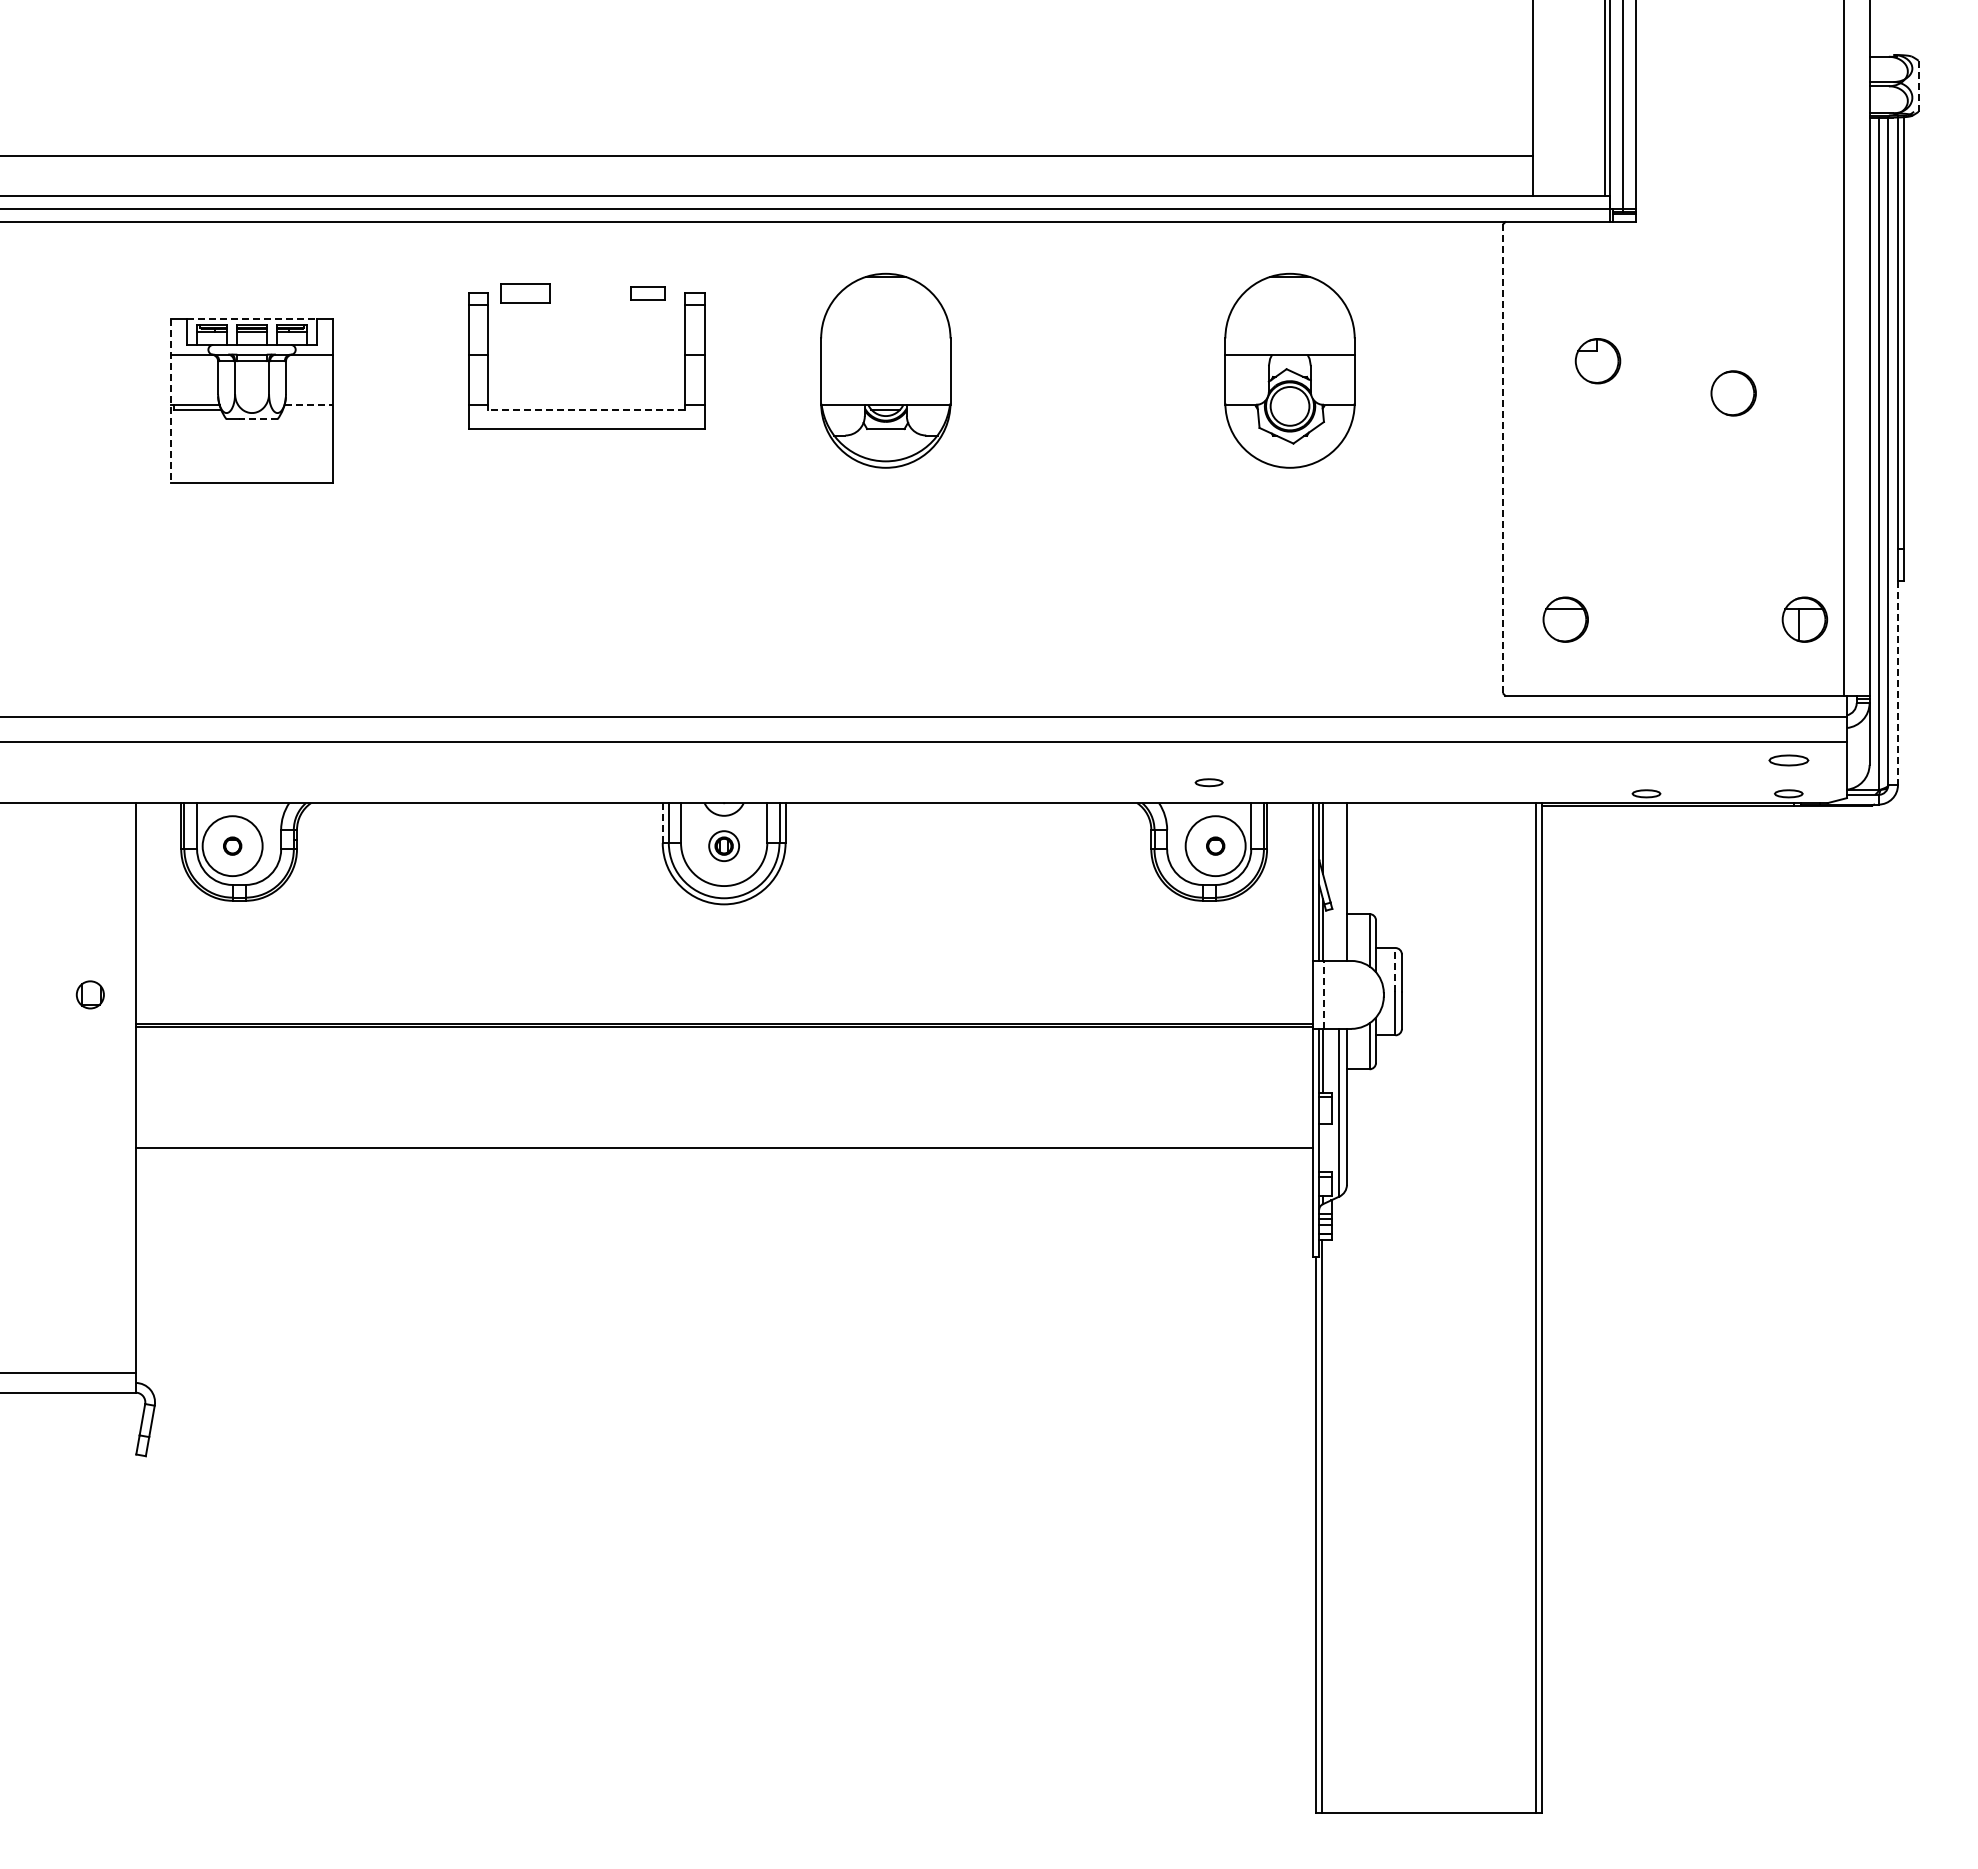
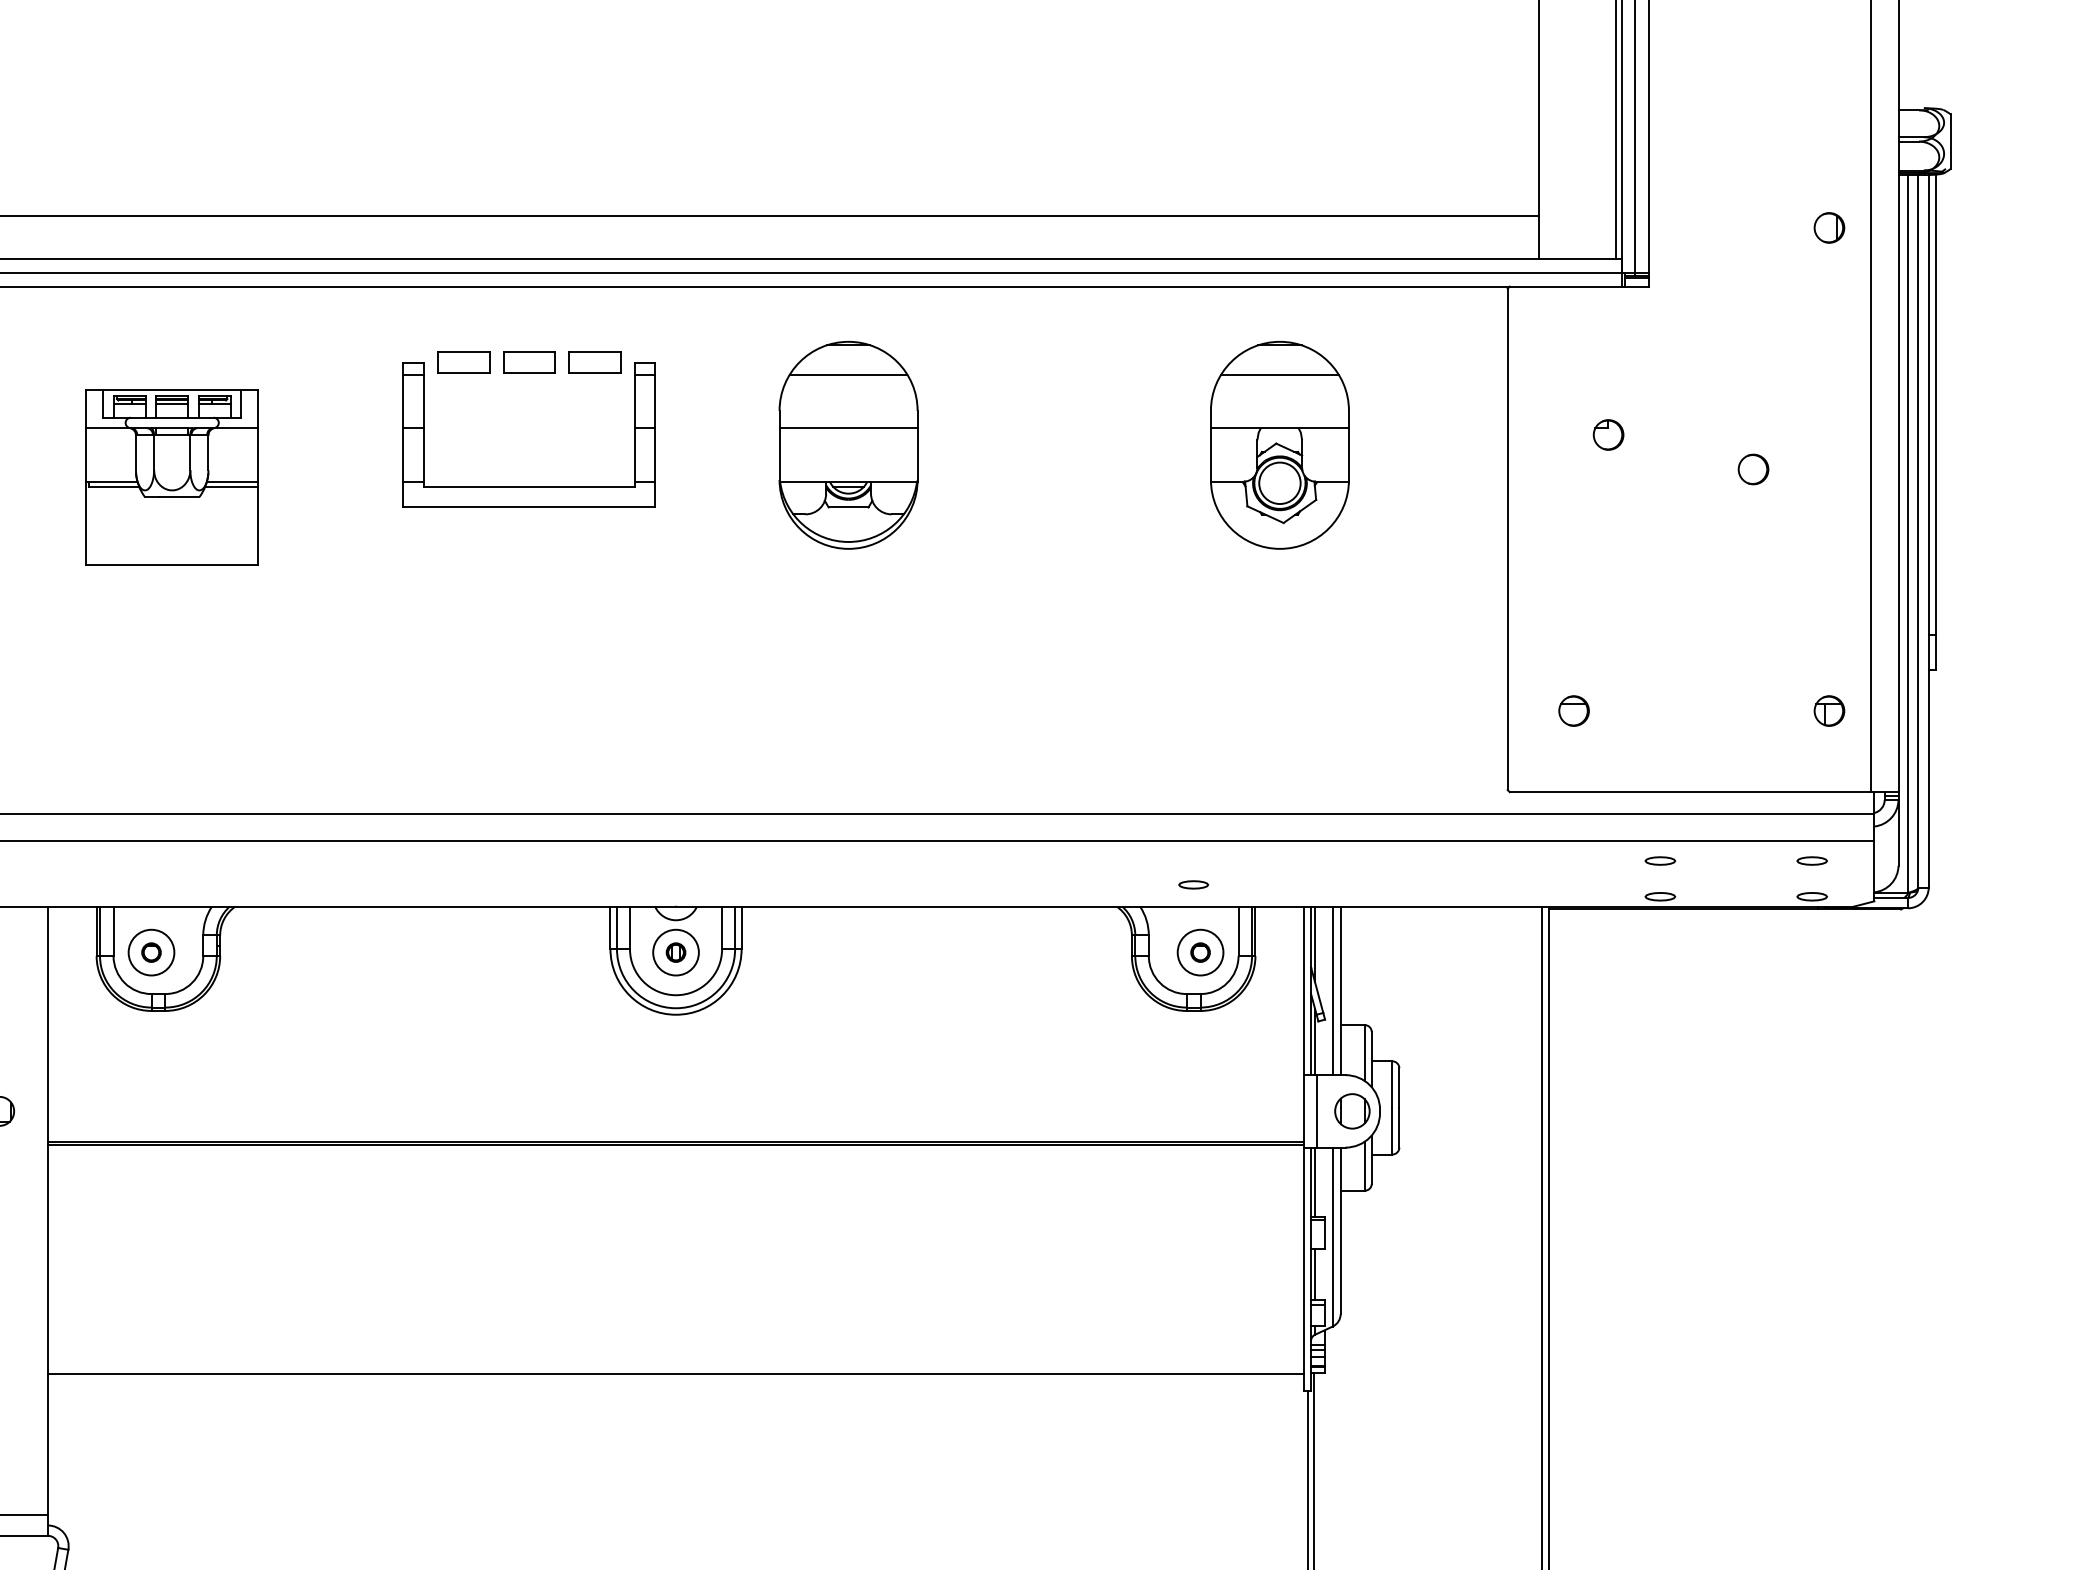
line: (1918, 86) -> (1950, 141), dashed -> solid
part: (1804, 166) -> (1828, 227), added
part: (586, 293) -> (529, 362), added
part: (647, 293) -> (594, 362), size x1.43
line: (885, 304) -> (848, 374), added
line: (1289, 304) -> (1279, 374), added
line: (252, 319) -> (172, 390), dashed -> solid
line: (885, 354) -> (848, 427), added
part: (1597, 360) -> (1608, 434), size x0.62
part: (1733, 393) -> (1753, 469), size x0.62
line: (171, 400) -> (86, 477), dashed -> solid
line: (309, 404) -> (233, 481), dashed -> solid
line: (307, 409) -> (231, 486), added
line: (586, 409) -> (529, 486), dashed -> solid
line: (257, 419) -> (178, 497), dashed -> solid
line: (1503, 458) -> (1507, 538), dashed -> solid
part: (1565, 619) -> (1573, 710), size x0.62
part: (1804, 619) -> (1828, 710), size x0.62
line: (1897, 683) -> (1928, 779), dashed -> solid
part: (1646, 759) -> (1660, 860), added
part: (1788, 759) -> (1811, 860), size x0.71
line: (662, 823) -> (610, 928), dashed -> solid
circle: (232, 845) -> (151, 951), size x0.71
circle: (723, 845) -> (675, 951), size x1.43
circle: (1215, 845) -> (1200, 951), size x0.71
line: (1339, 881) -> (1332, 990), added
line: (1395, 969) -> (1392, 1084), dashed -> solid
line: (1324, 994) -> (1316, 1110), dashed -> solid
part: (1357, 994) -> (1351, 1110), added
line: (723, 1147) -> (675, 1373), moved
line: (1322, 1147) -> (1314, 1274), added

